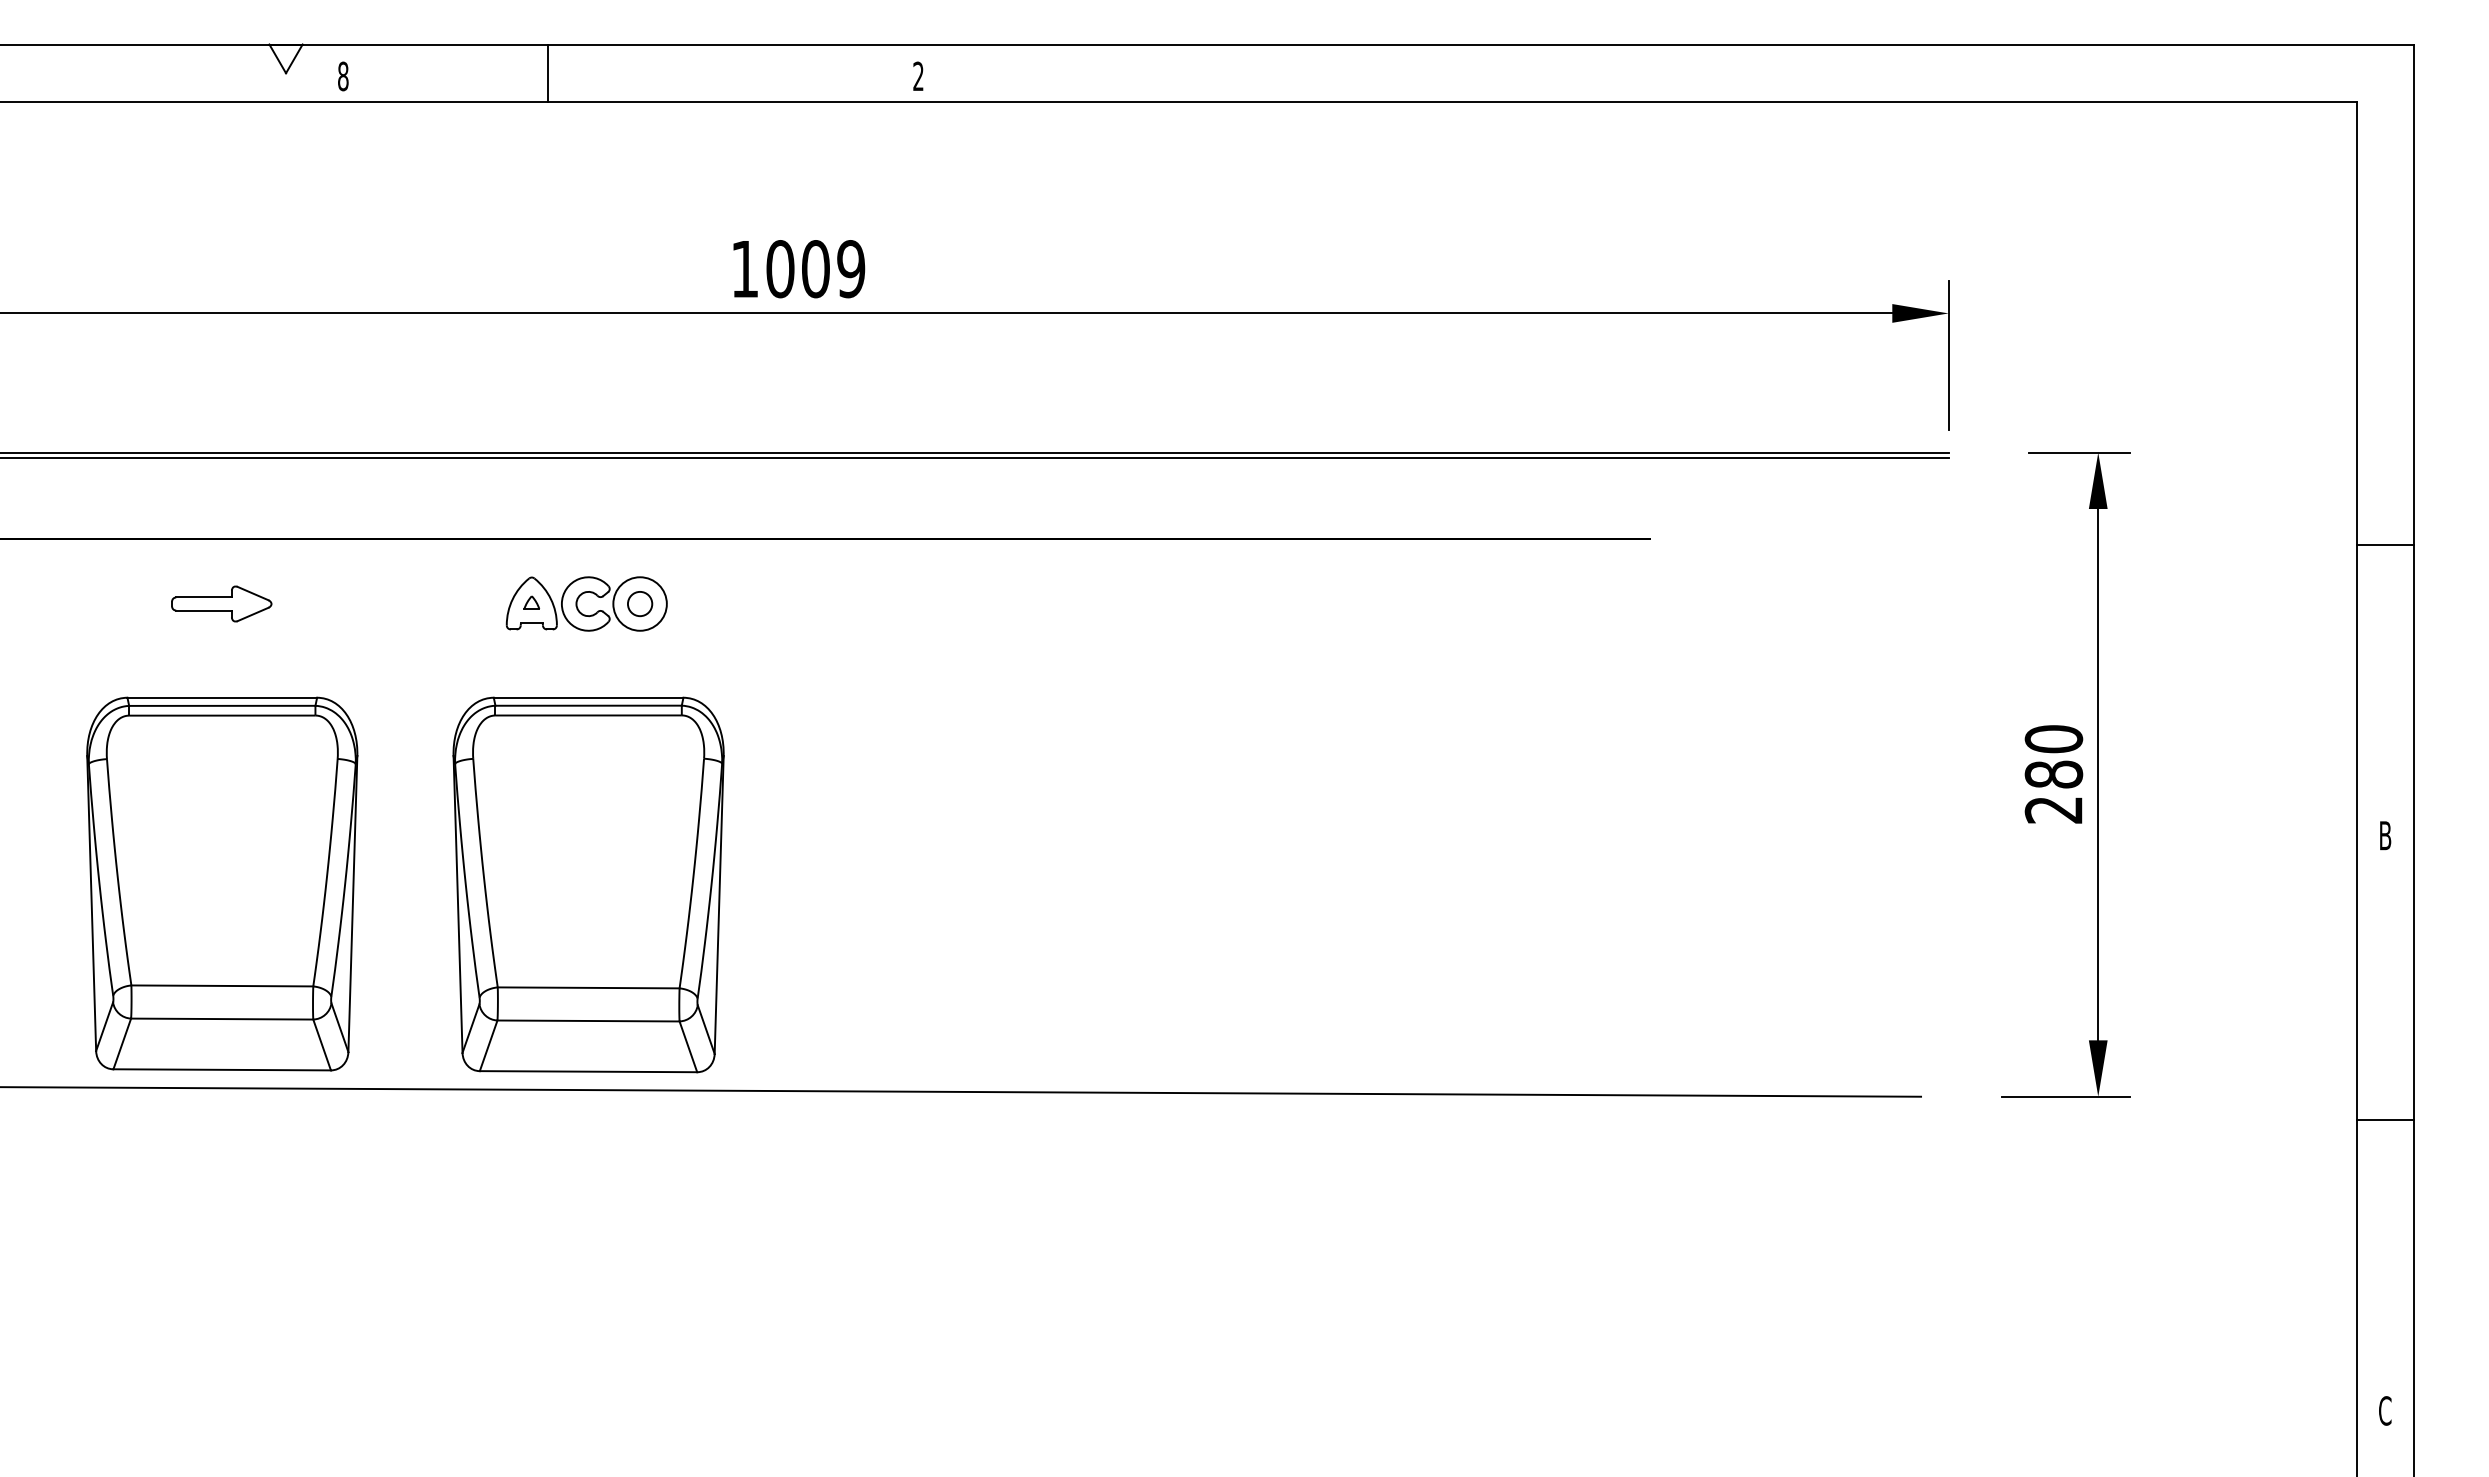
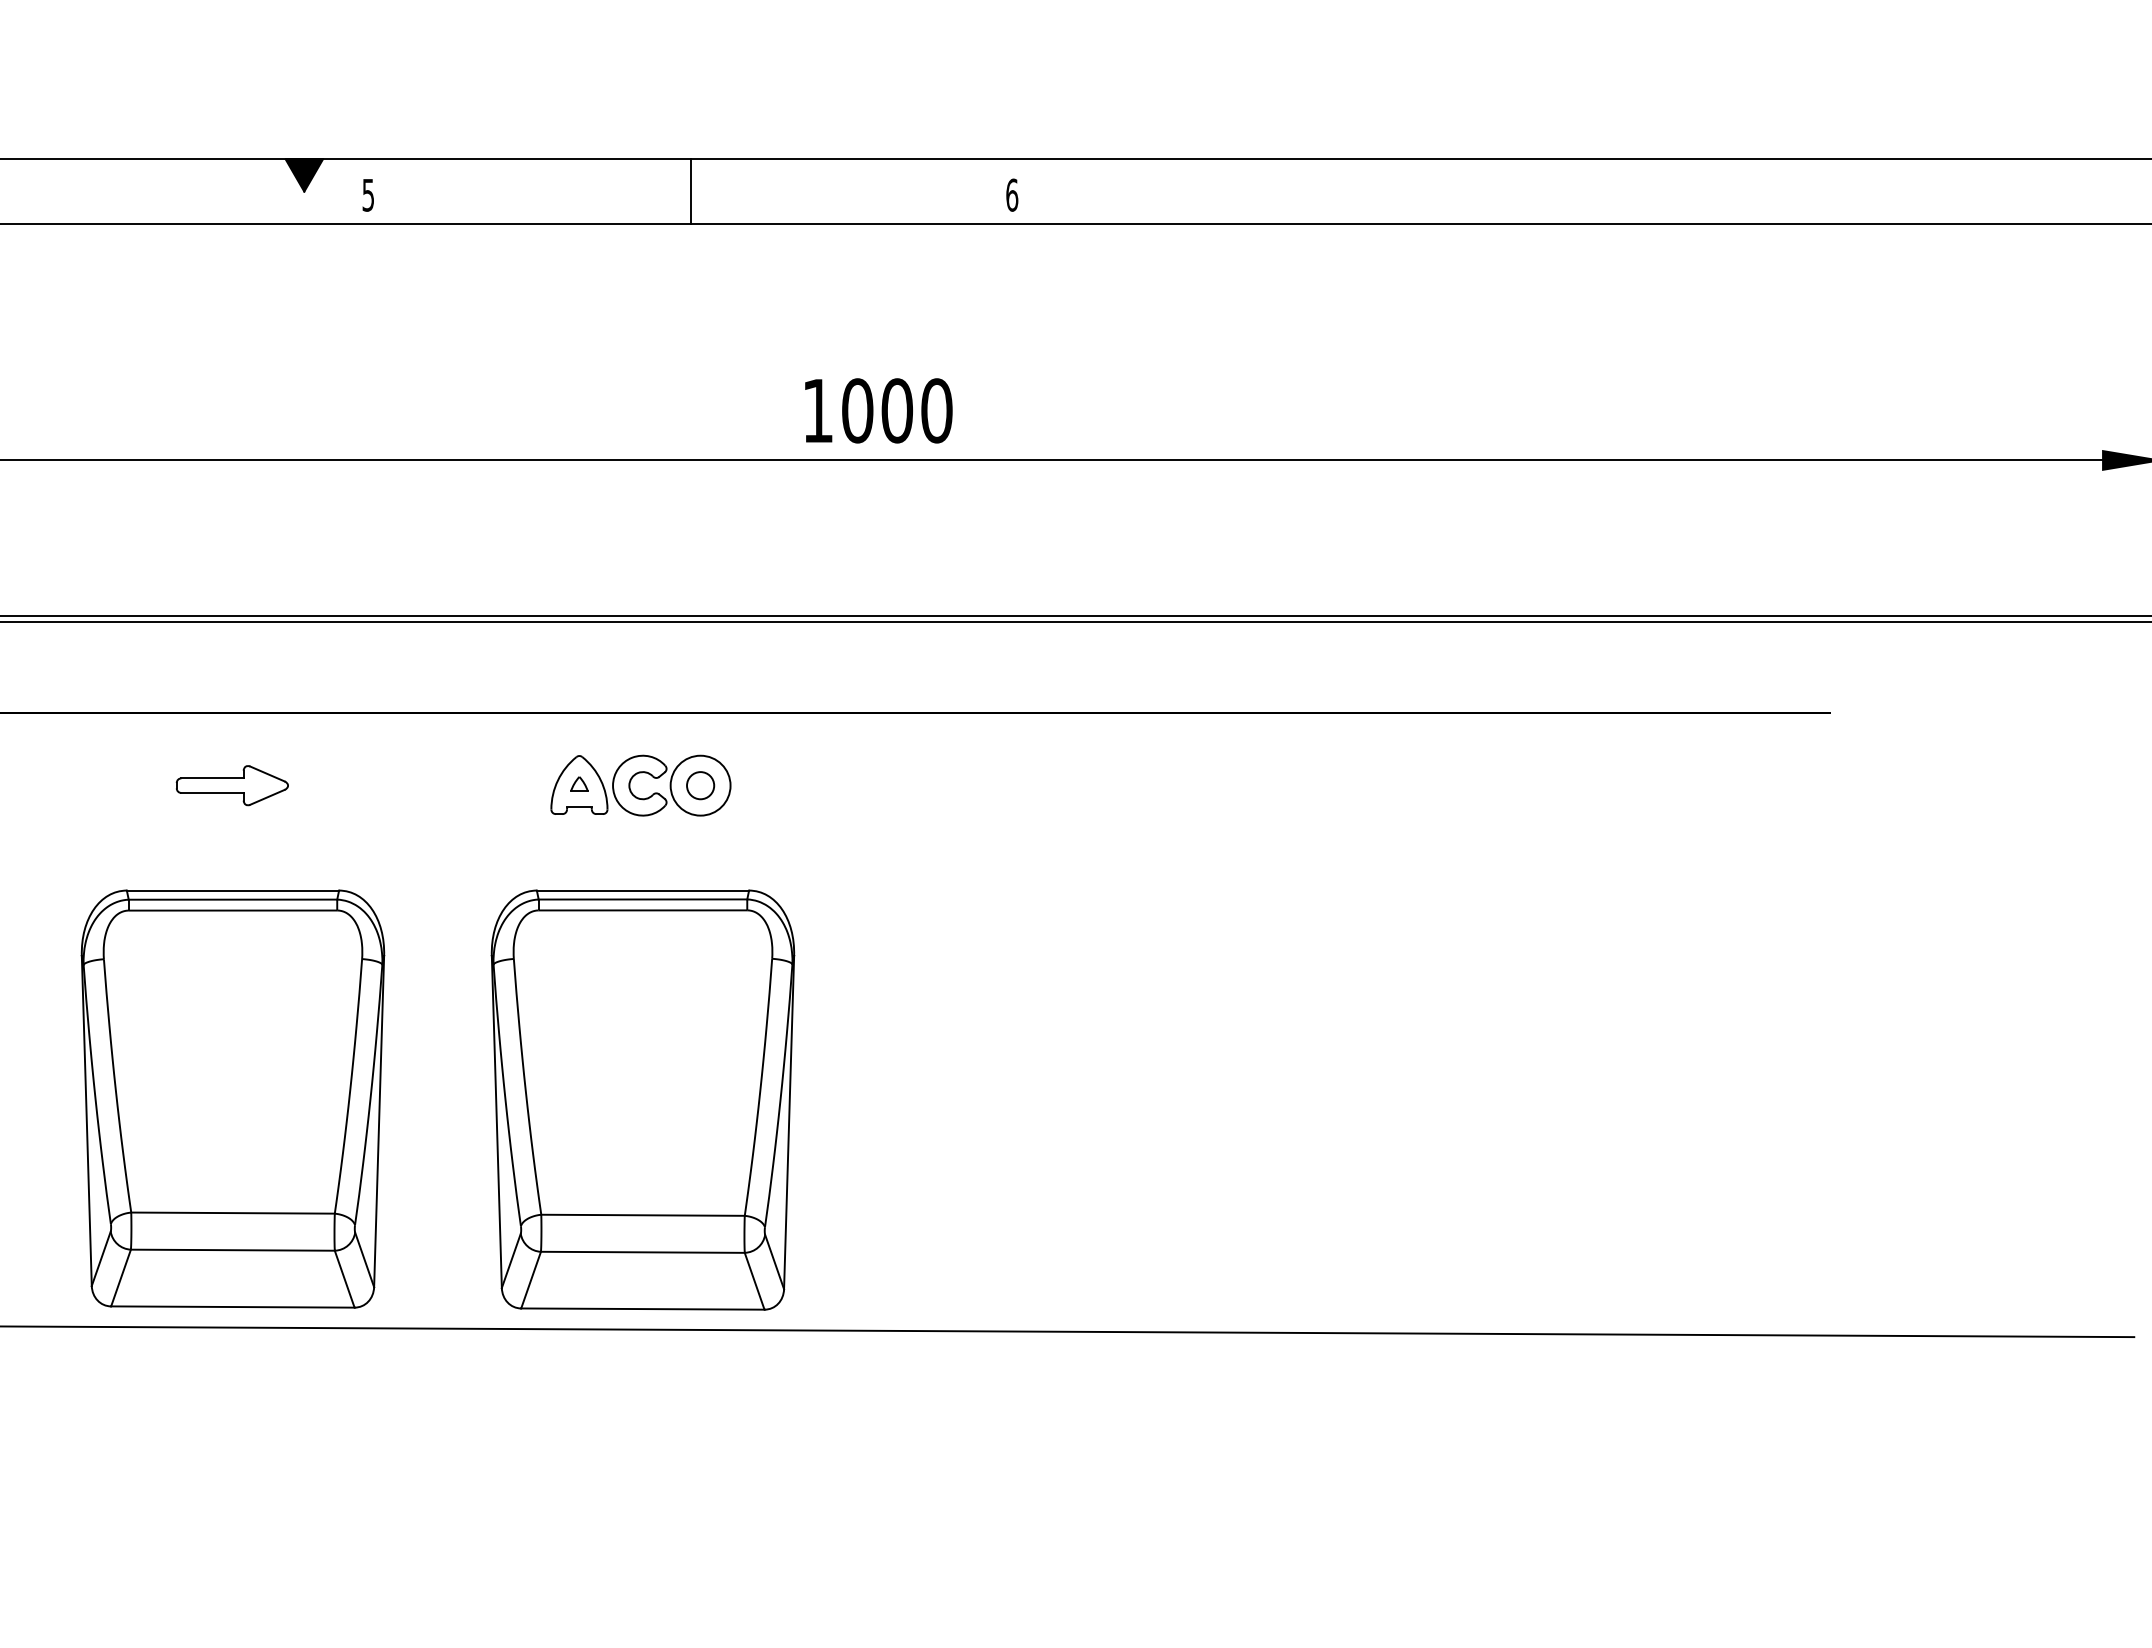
fill: (285, 58) -> (303, 175), added
line: (548, 73) -> (690, 191), moved
text: (343, 76) -> (368, 195), 8 -> 5
text: (918, 76) -> (1012, 195), 2 -> 6
text: (851, 269) -> (937, 411), 1009 -> 1000

